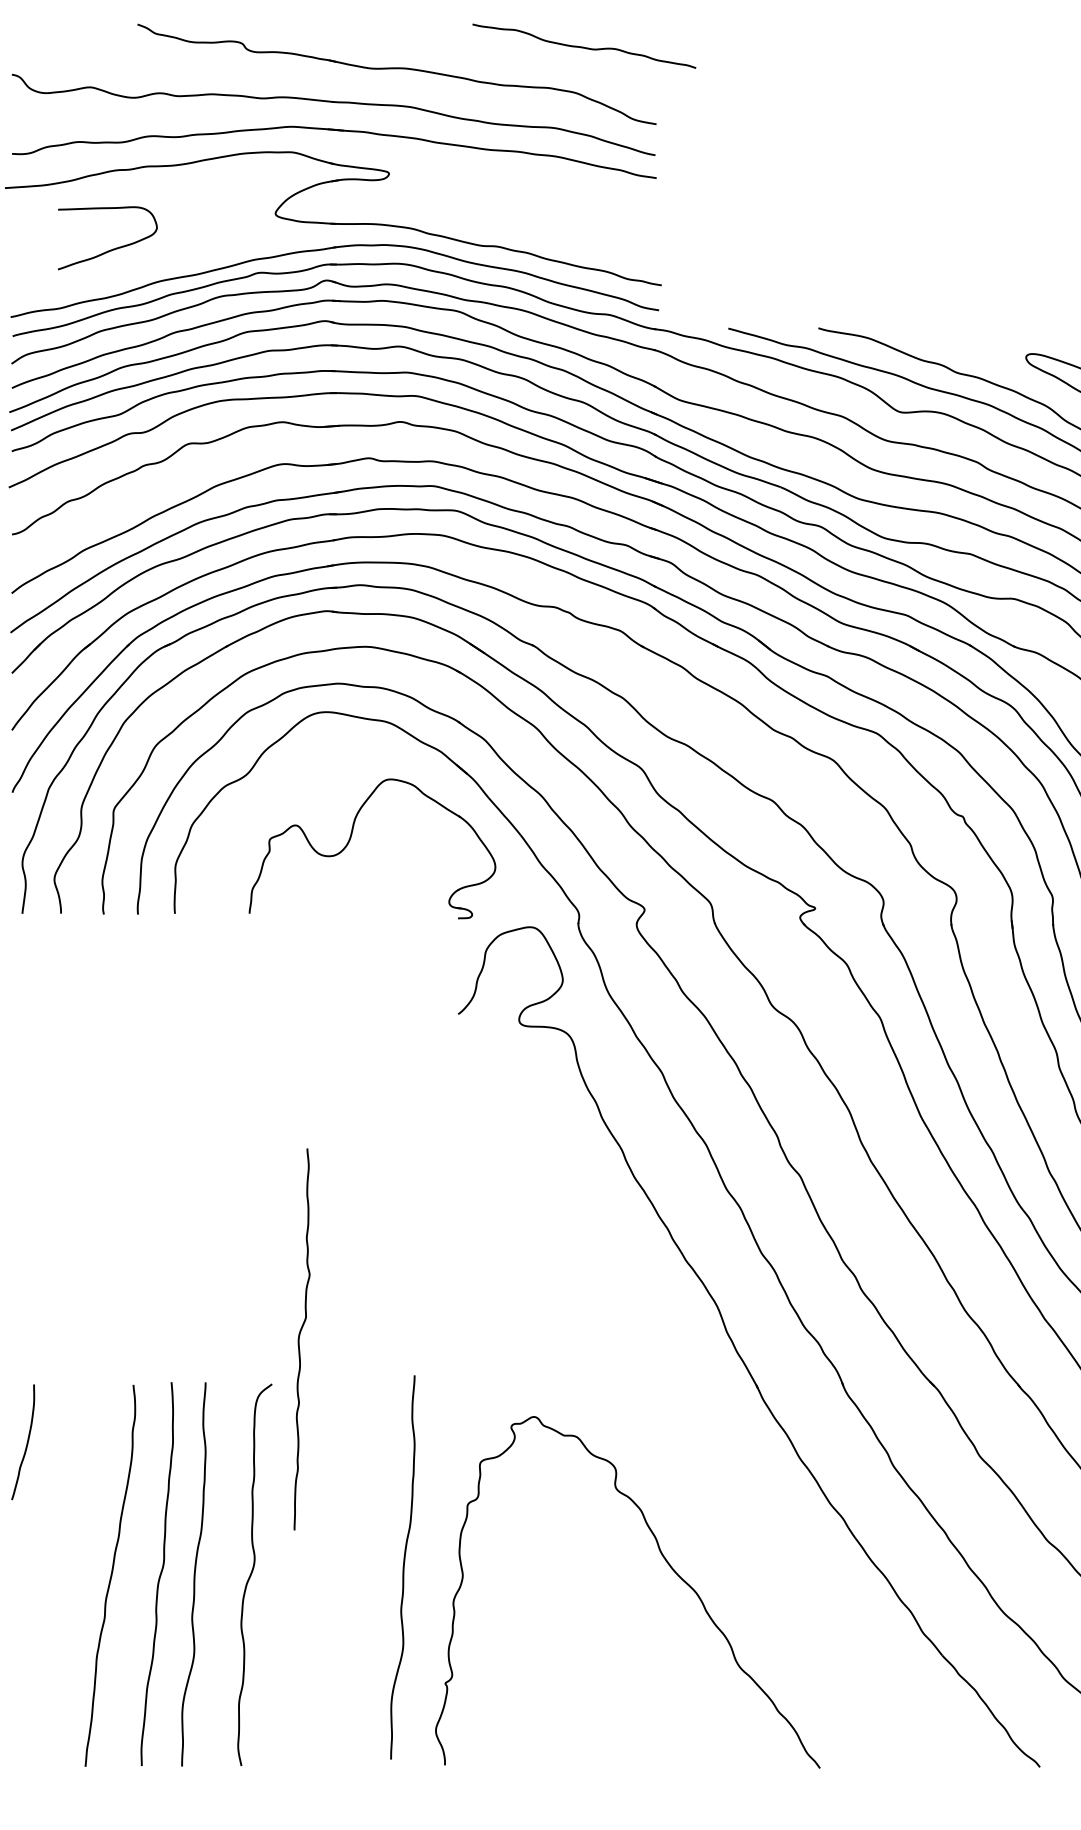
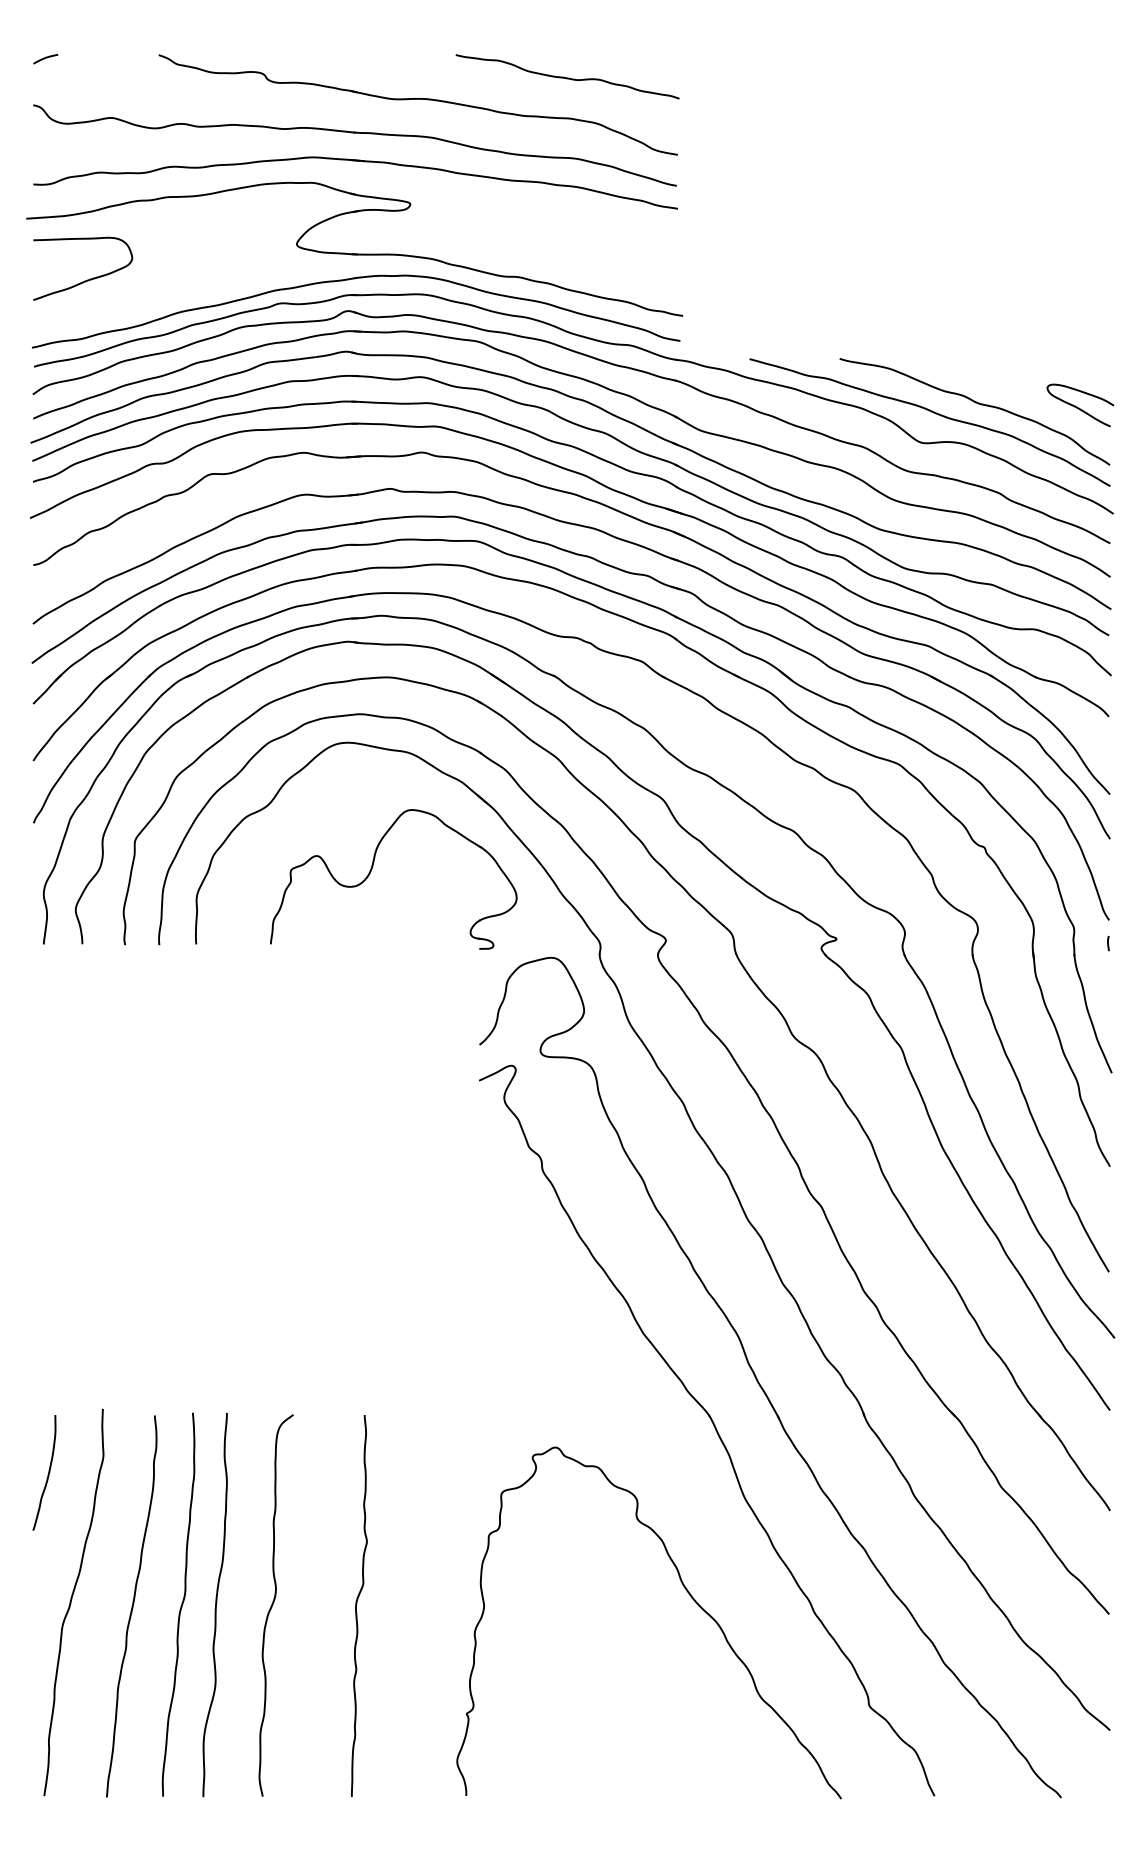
curve: (24, 27) -> (45, 58), added
curve: (584, 46) -> (567, 77), moved
curve: (112, 248) -> (87, 279), moved
curve: (300, 1337) -> (357, 1604), moved
part: (692, 1395) -> (713, 1426), added
curve: (403, 1567) -> (424, 1598), removed
curve: (50, 1570) -> (71, 1601), added

